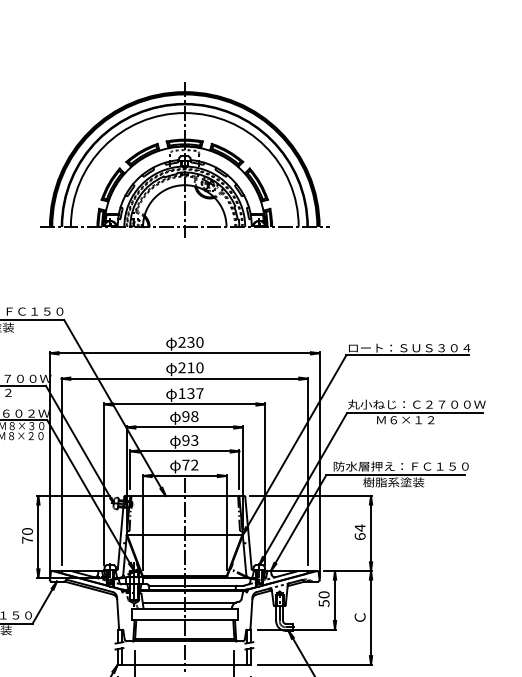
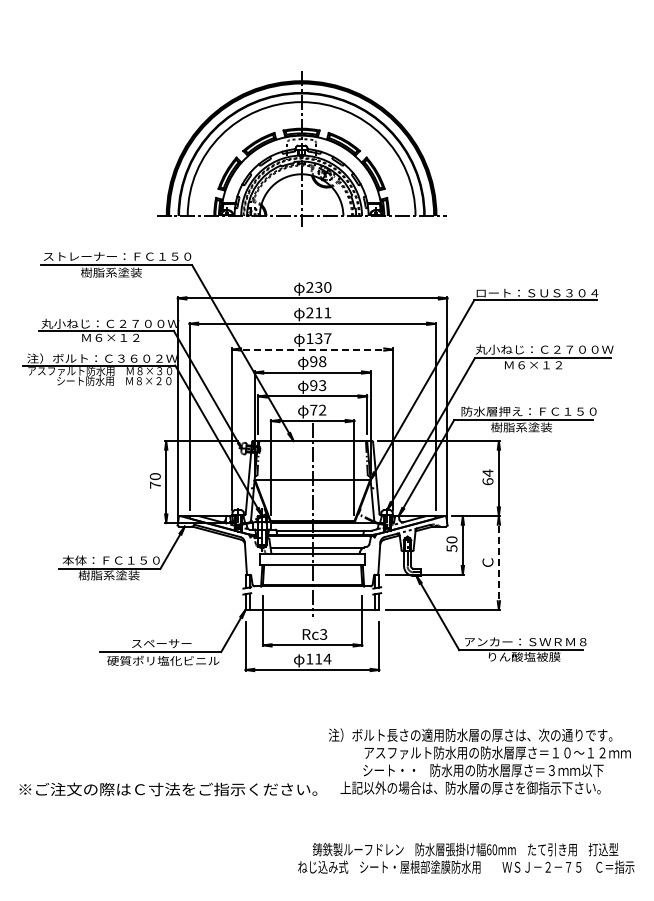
part: (184, 159) -> (301, 148), moved
text: (199, 367) -> (327, 312), 210 -> 211
line: (185, 404) -> (313, 349), solid -> dashed
line: (370, 617) -> (498, 562), solid -> dashed

